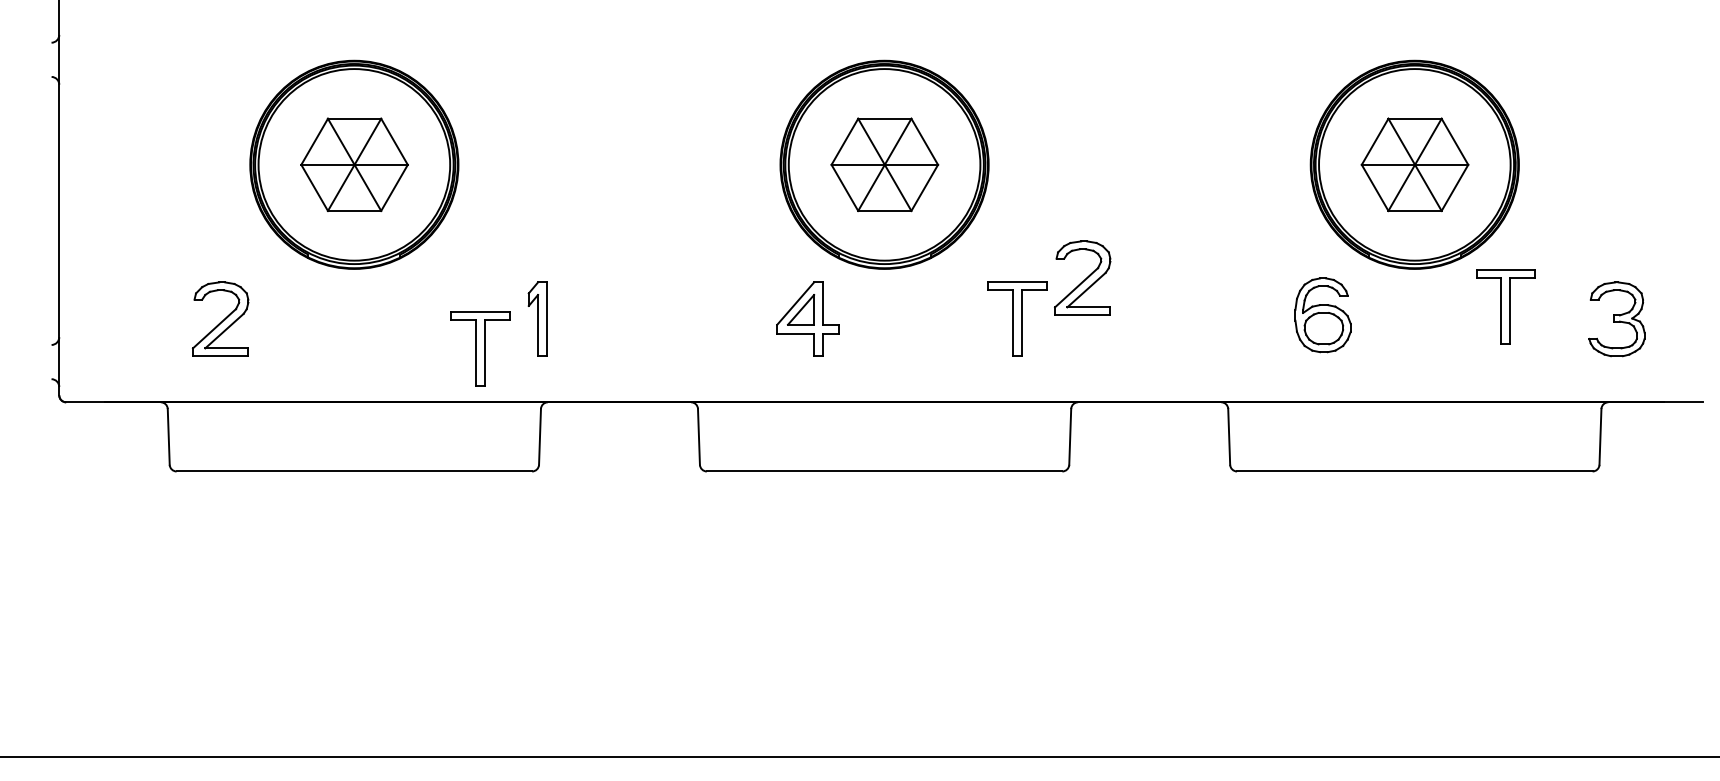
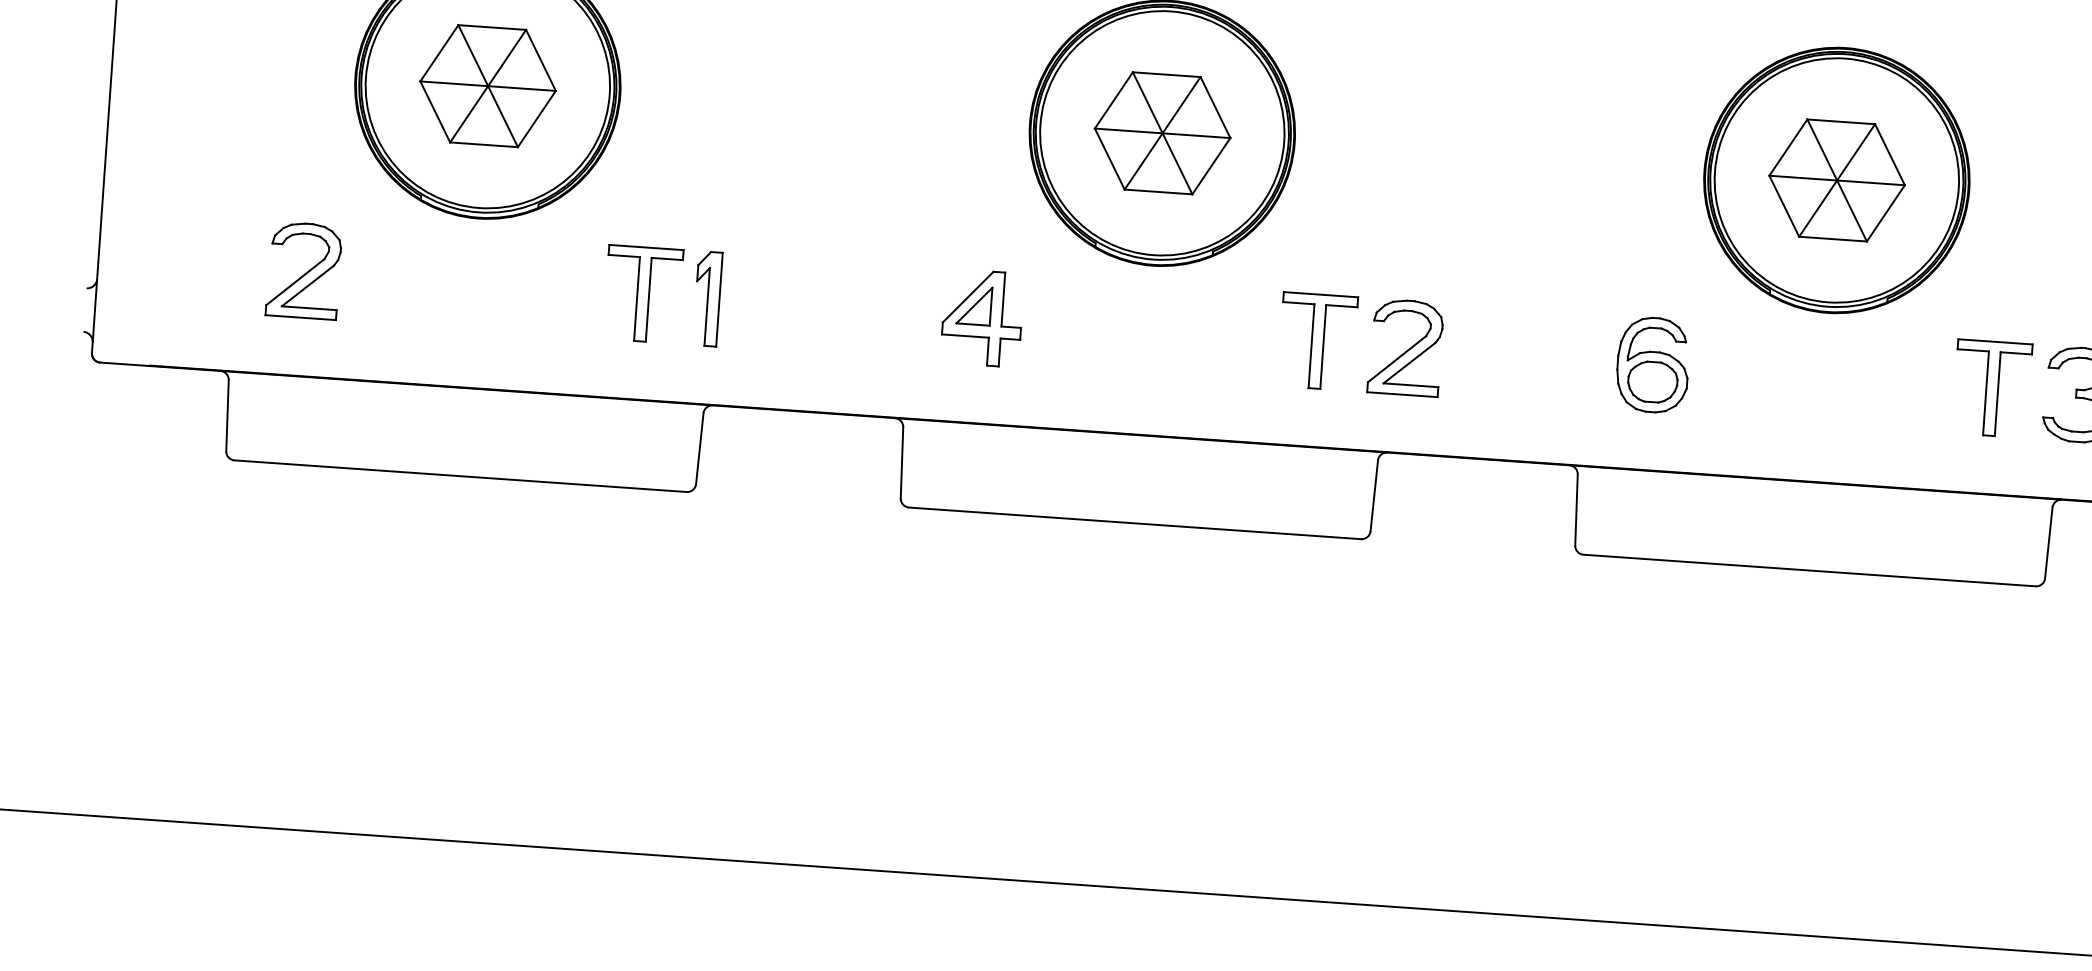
part: (1082, 277) -> (1405, 346), moved
part: (1505, 306) -> (1991, 387), moved
part: (1322, 315) -> (1652, 365), moved
part: (807, 318) -> (981, 317), moved
part: (480, 348) -> (643, 293), moved

